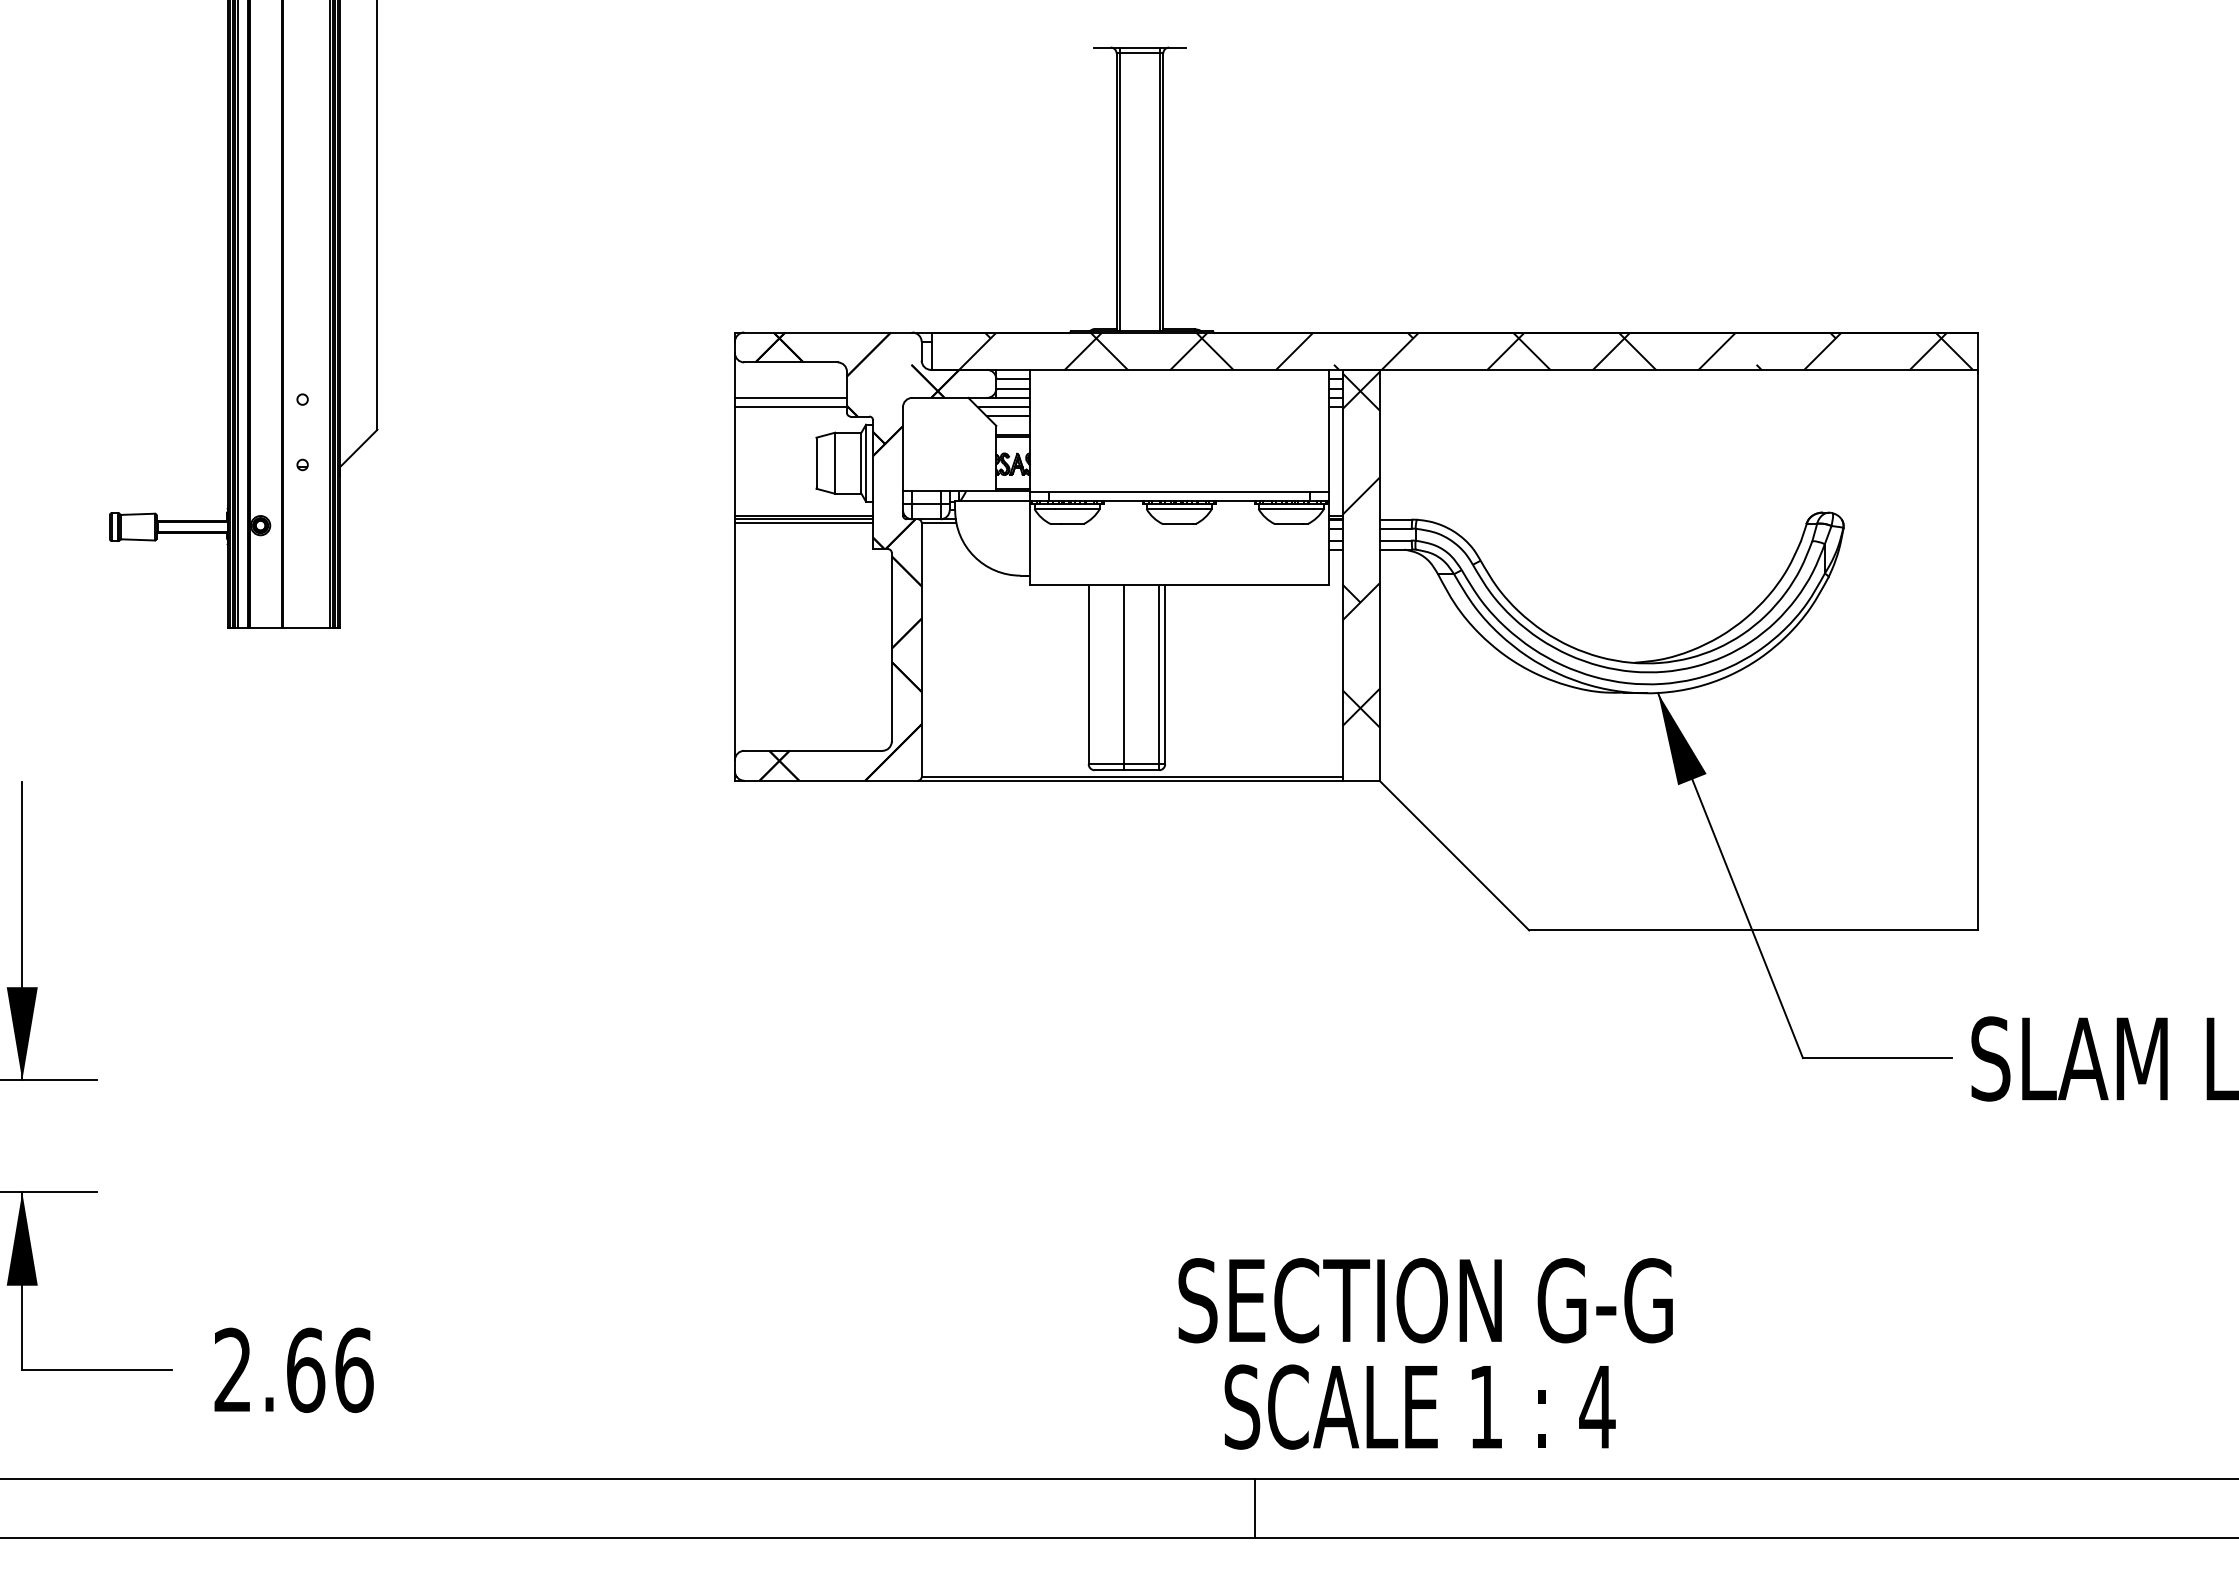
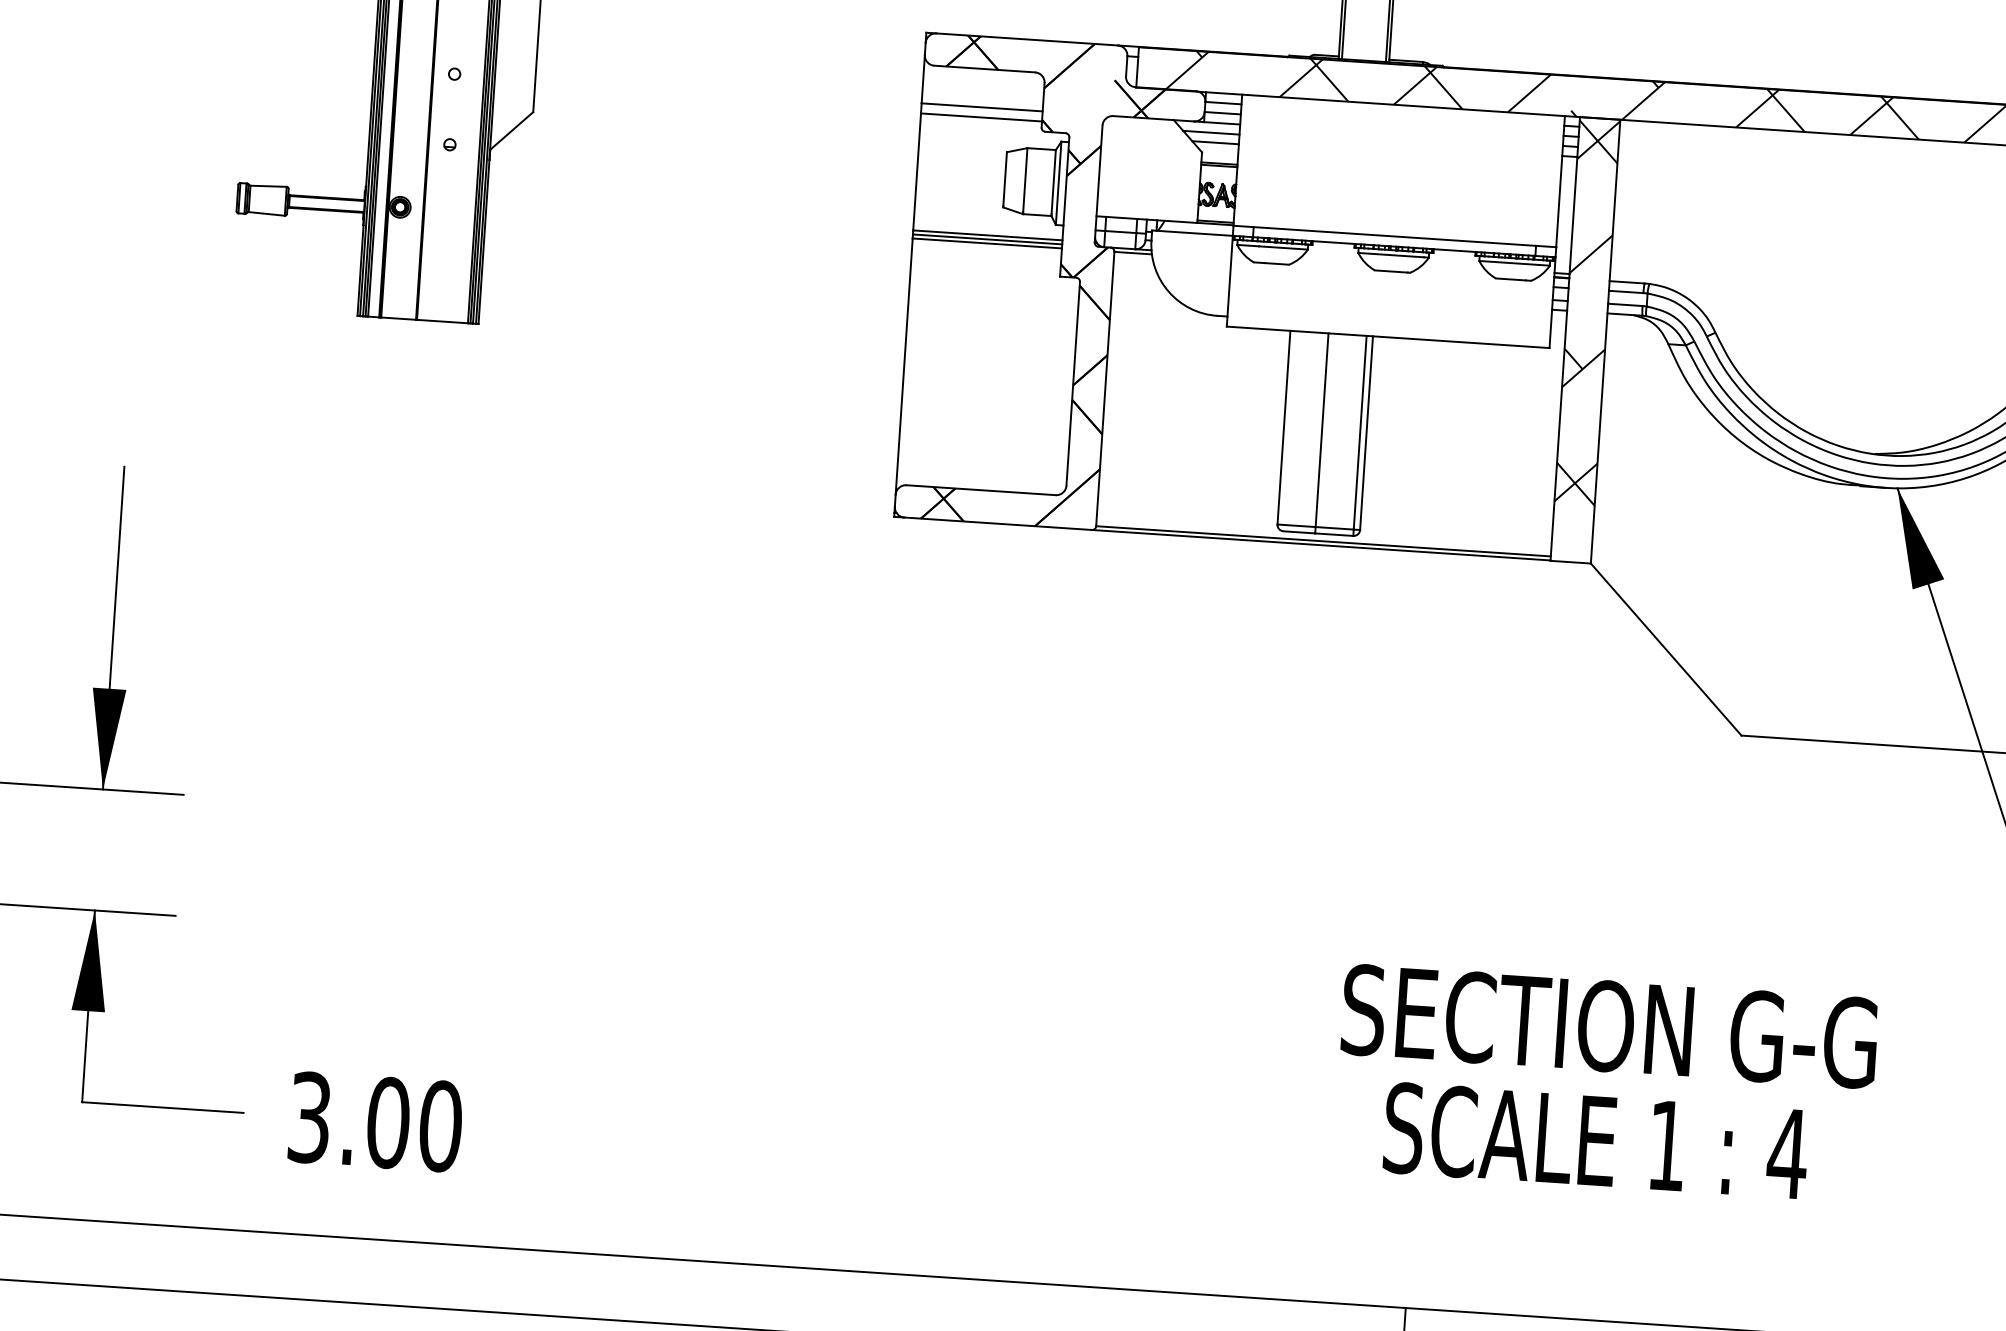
text: (1425, 1353) -> (1605, 1083), moved
text: (293, 1369) -> (375, 1121), 2.66 -> 3.00

